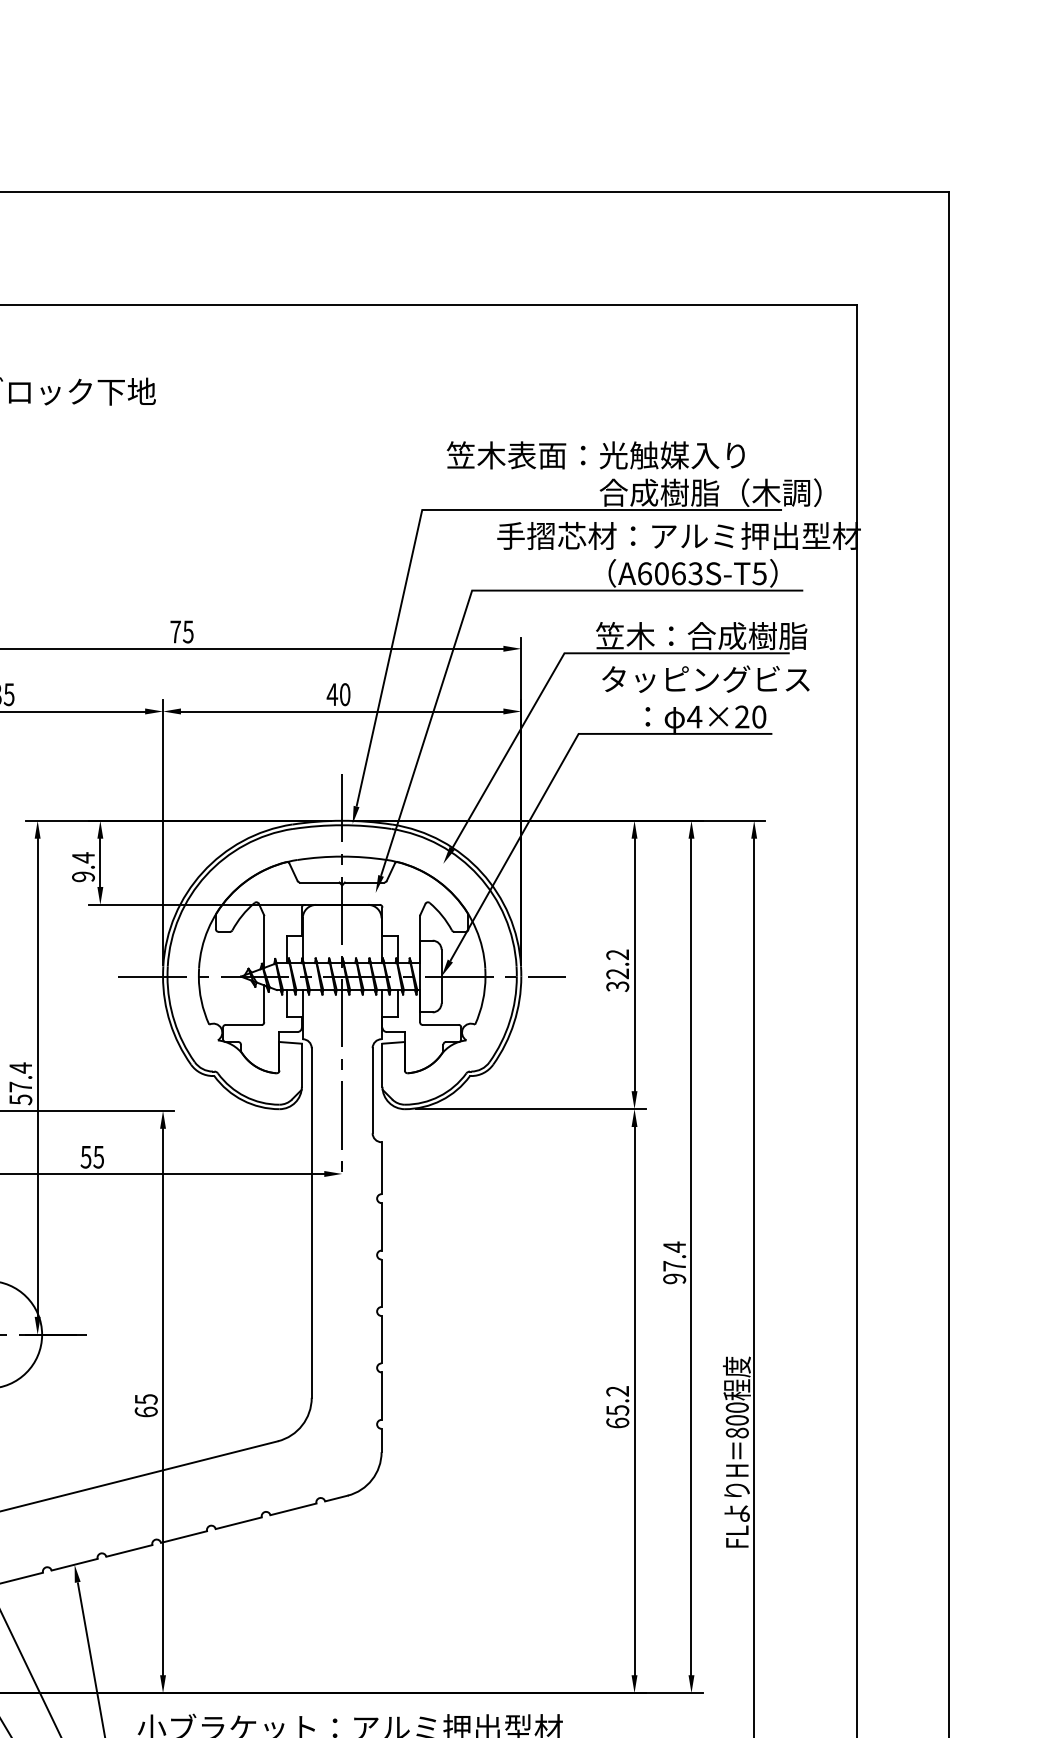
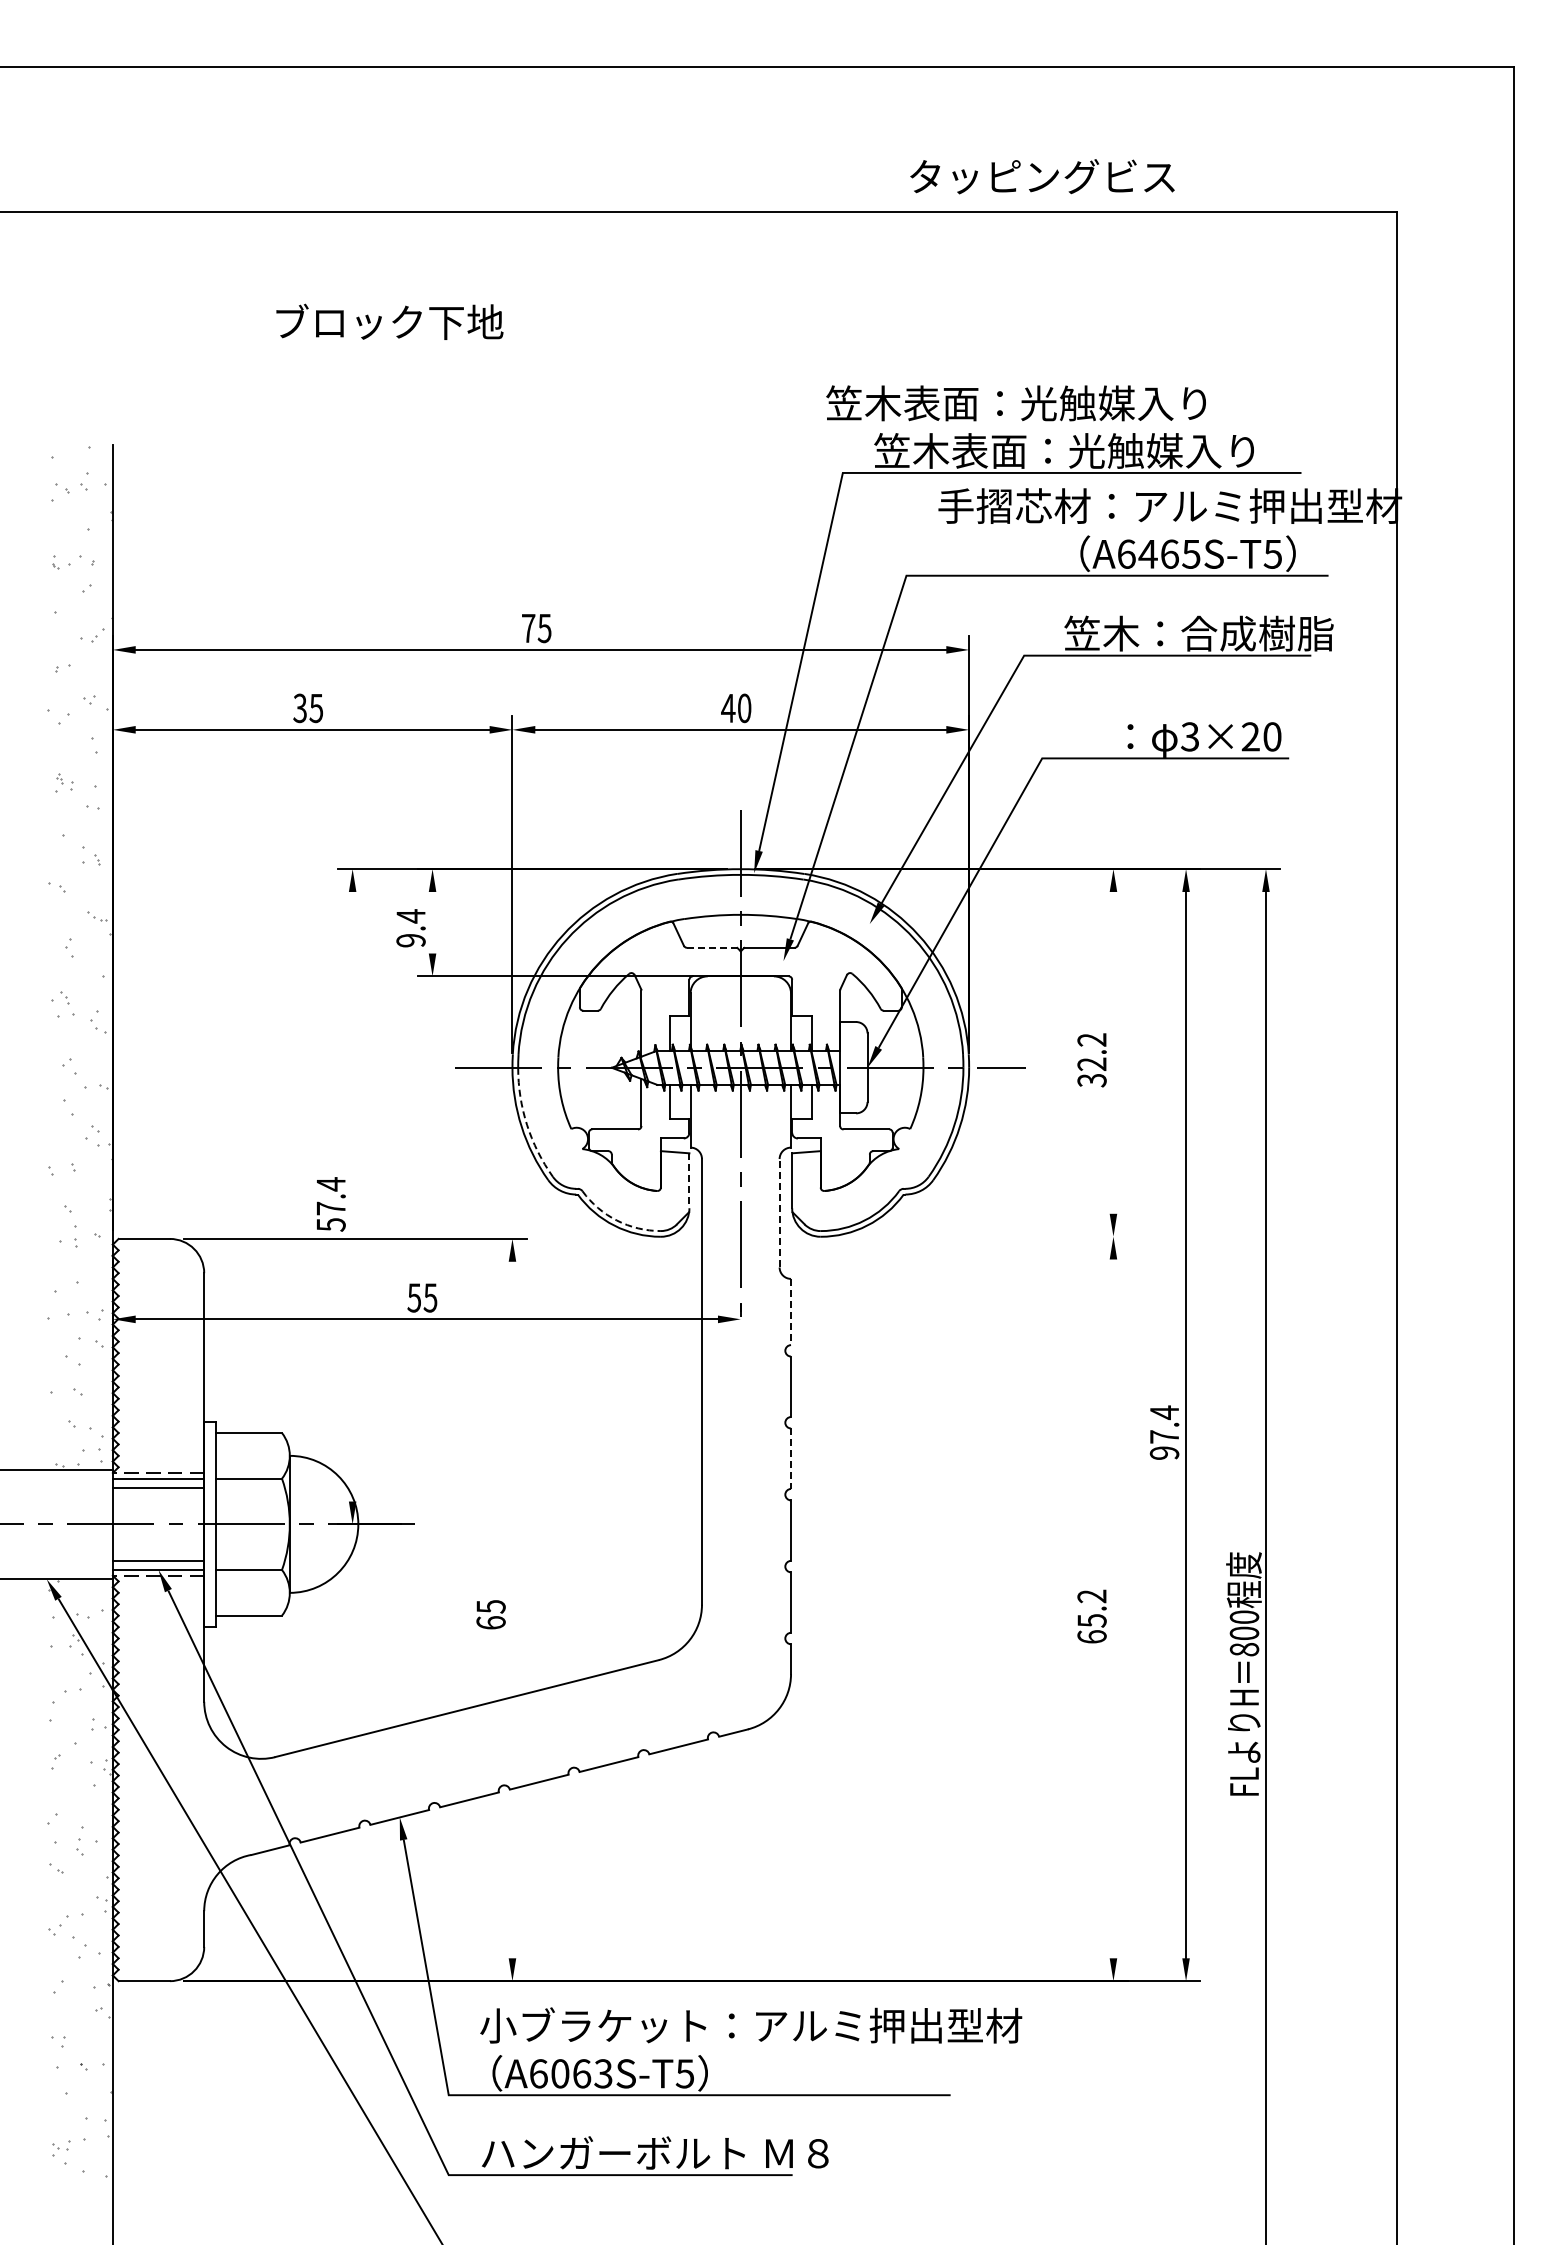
text: (595, 455) -> (1015, 403), moved
text: (633, 492) -> (1112, 450), 合成樹脂（木調） -> 笠木表面：光触媒入り
text: (678, 573) -> (1169, 553), A6063S-T5 -> A6465S-T5
text: (705, 679) -> (1042, 176), moved
text: (694, 716) -> (1189, 736), 4×20 -> 3×20
line: (100, 862) -> (432, 922), removed
line: (319, 882) -> (712, 947), solid -> dashed
line: (634, 964) -> (1113, 1052), removed
arc: (174, 1021) -> (527, 1125), solid -> dashed
line: (301, 1065) -> (689, 1181), solid -> dashed
line: (37, 1077) -> (352, 1196), removed
line: (372, 1090) -> (779, 1212), solid -> dashed
arc: (244, 1096) -> (616, 1220), solid -> dashed
line: (531, 1108) -> (981, 1236), removed
line: (381, 1168) -> (791, 1312), solid -> dashed
line: (381, 1283) -> (791, 1459), solid -> dashed
line: (634, 1400) -> (1113, 1608), removed
line: (163, 1401) -> (512, 1609), removed

